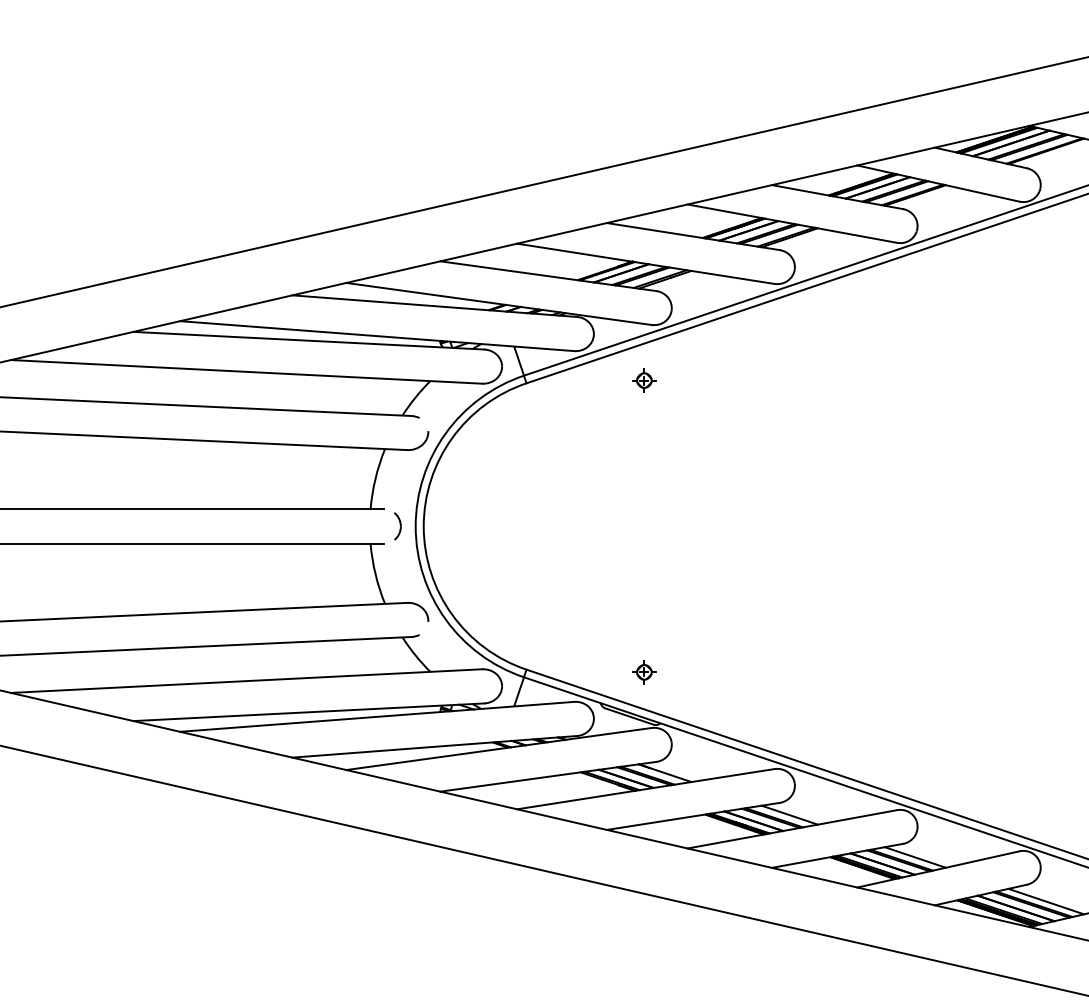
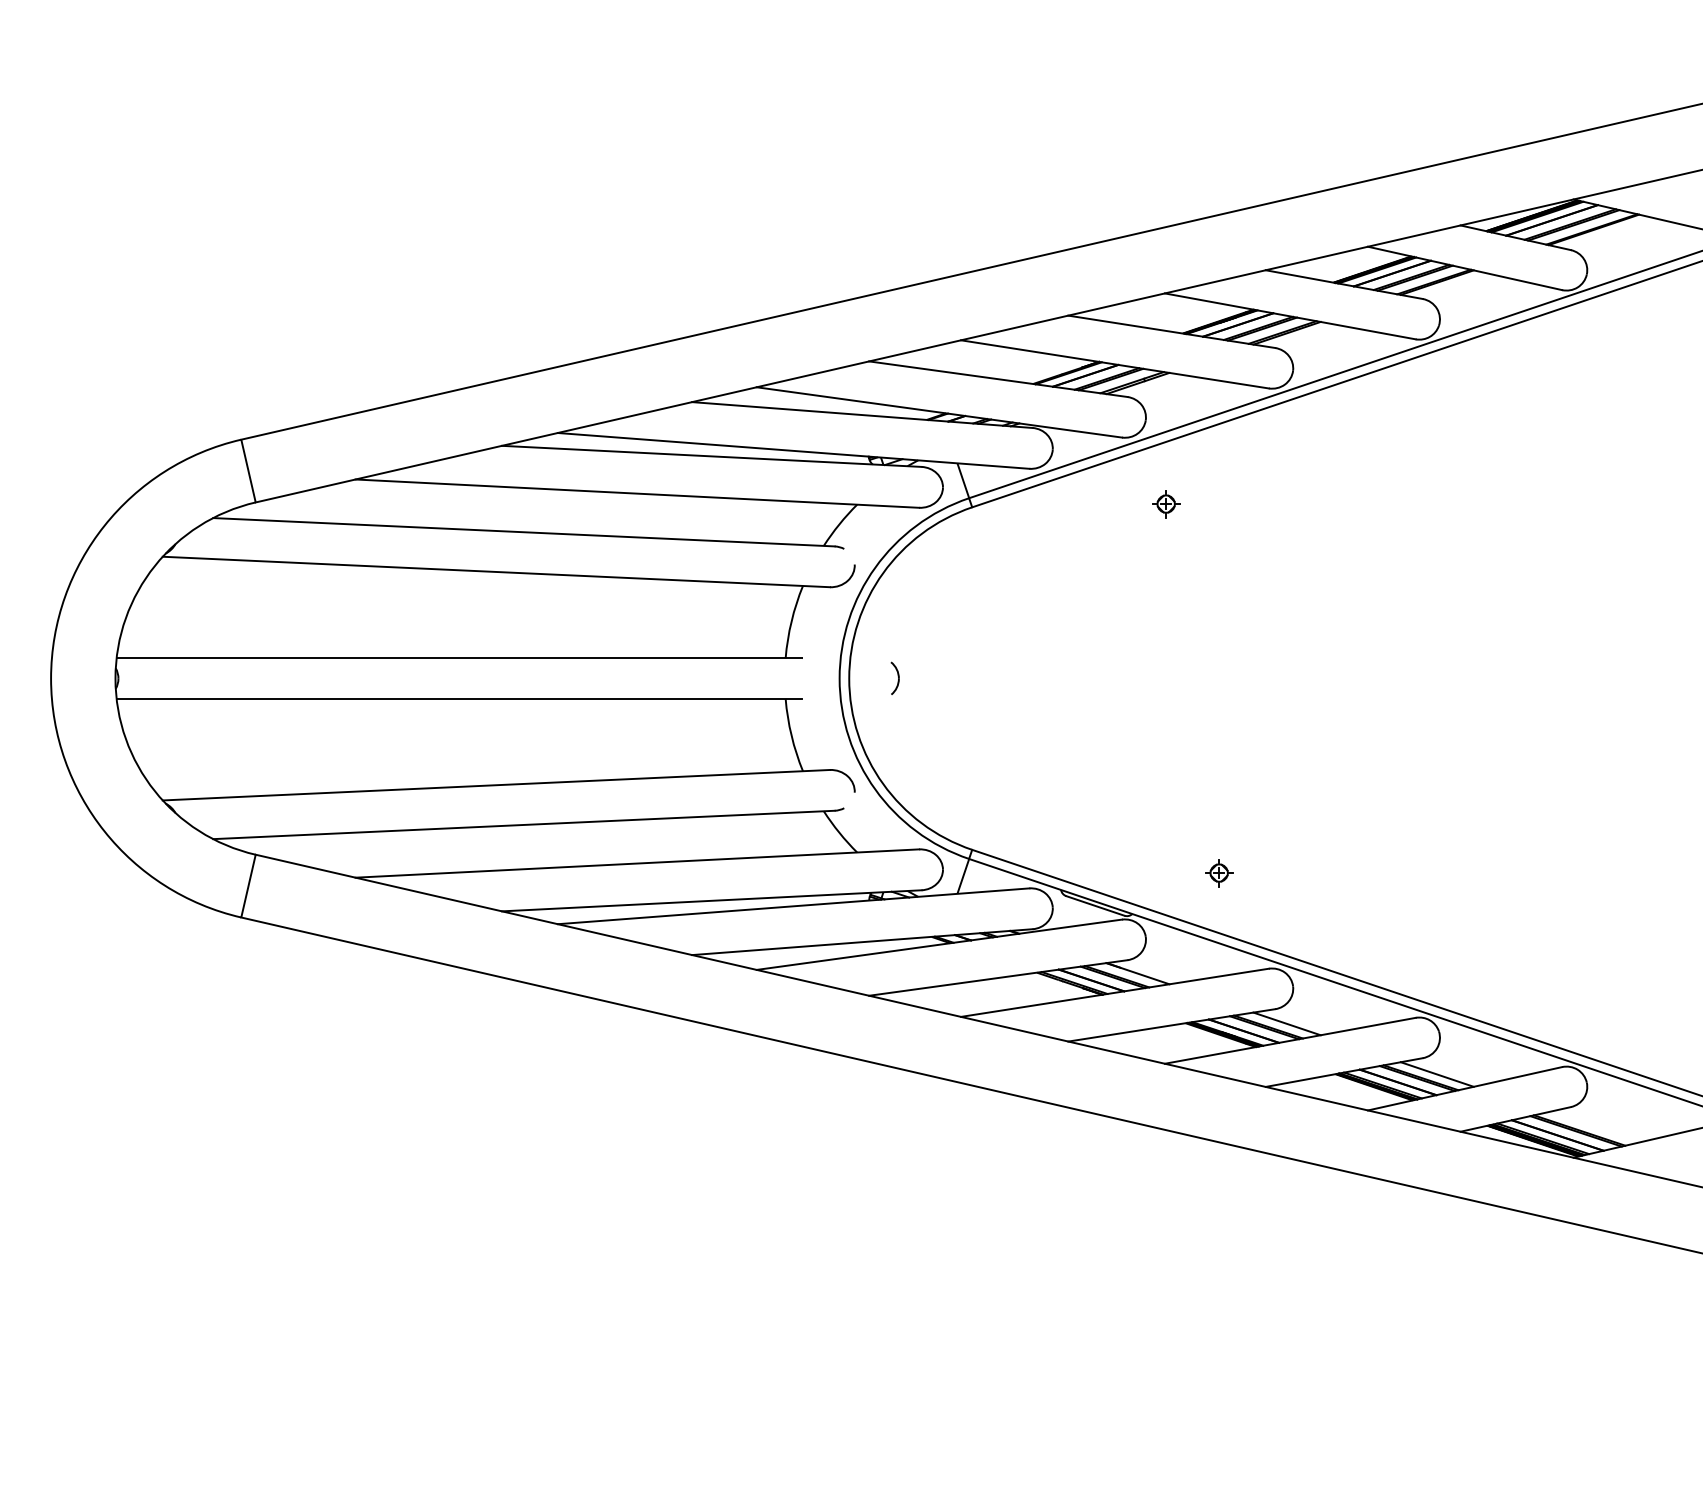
part: (644, 380) -> (1166, 504), moved
part: (397, 525) -> (894, 677), moved
part: (644, 672) -> (1219, 873), moved
line: (1045, 901) -> (1593, 1127), removed

